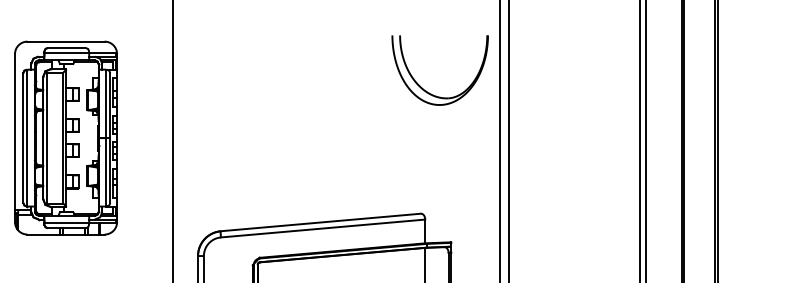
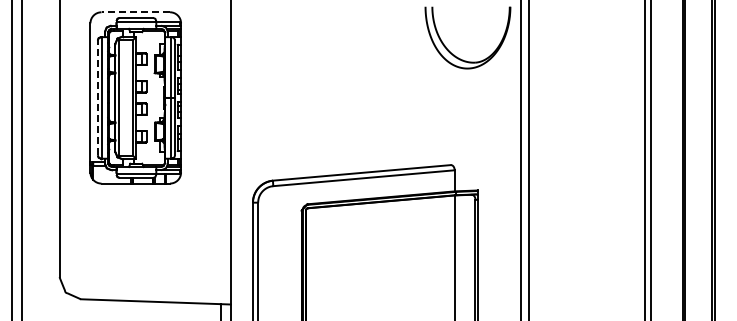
line: (65, 41) -> (135, 12), solid -> dashed
line: (22, 137) -> (97, 97), solid -> dashed

